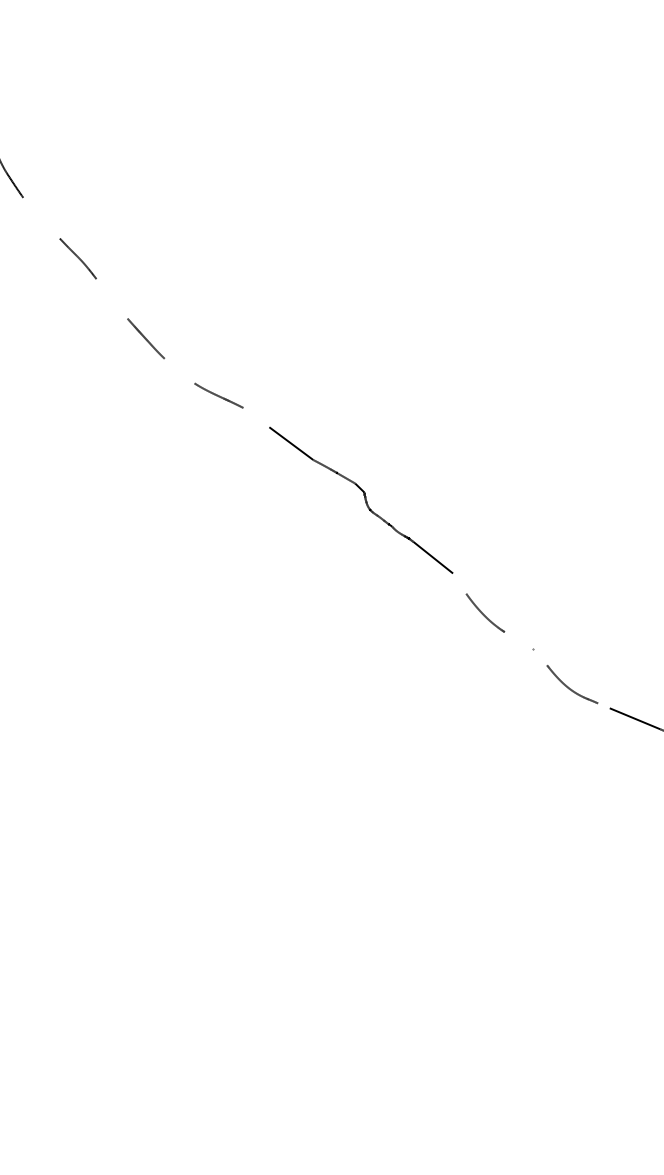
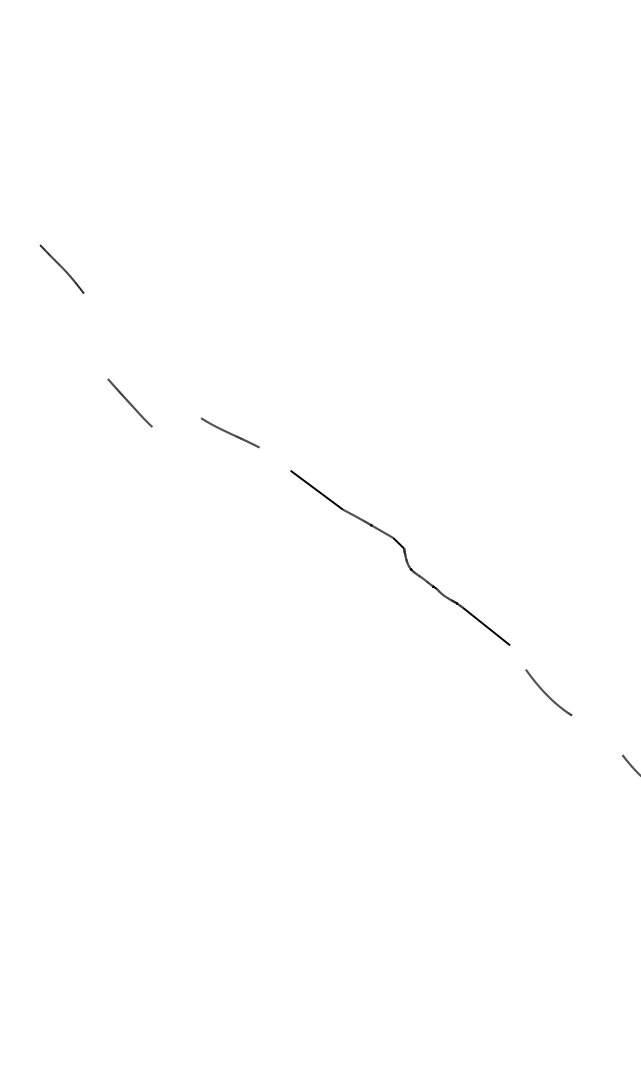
line: (146, 338) -> (130, 402), moved

